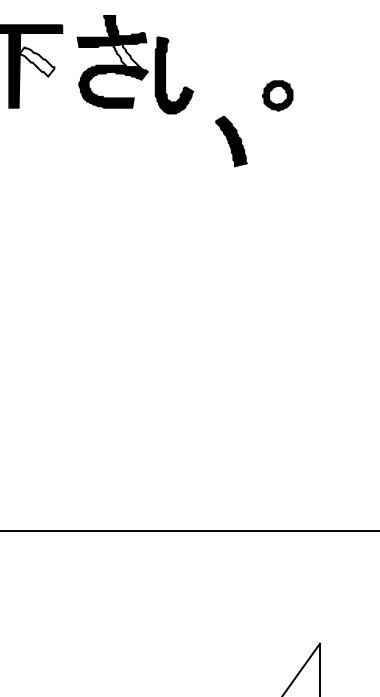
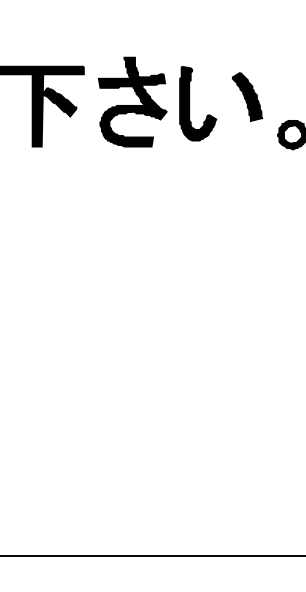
fill: (126, 55) -> (146, 96), added
fill: (37, 61) -> (59, 101), added
part: (165, 75) -> (189, 103), moved
part: (231, 141) -> (247, 96), moved

